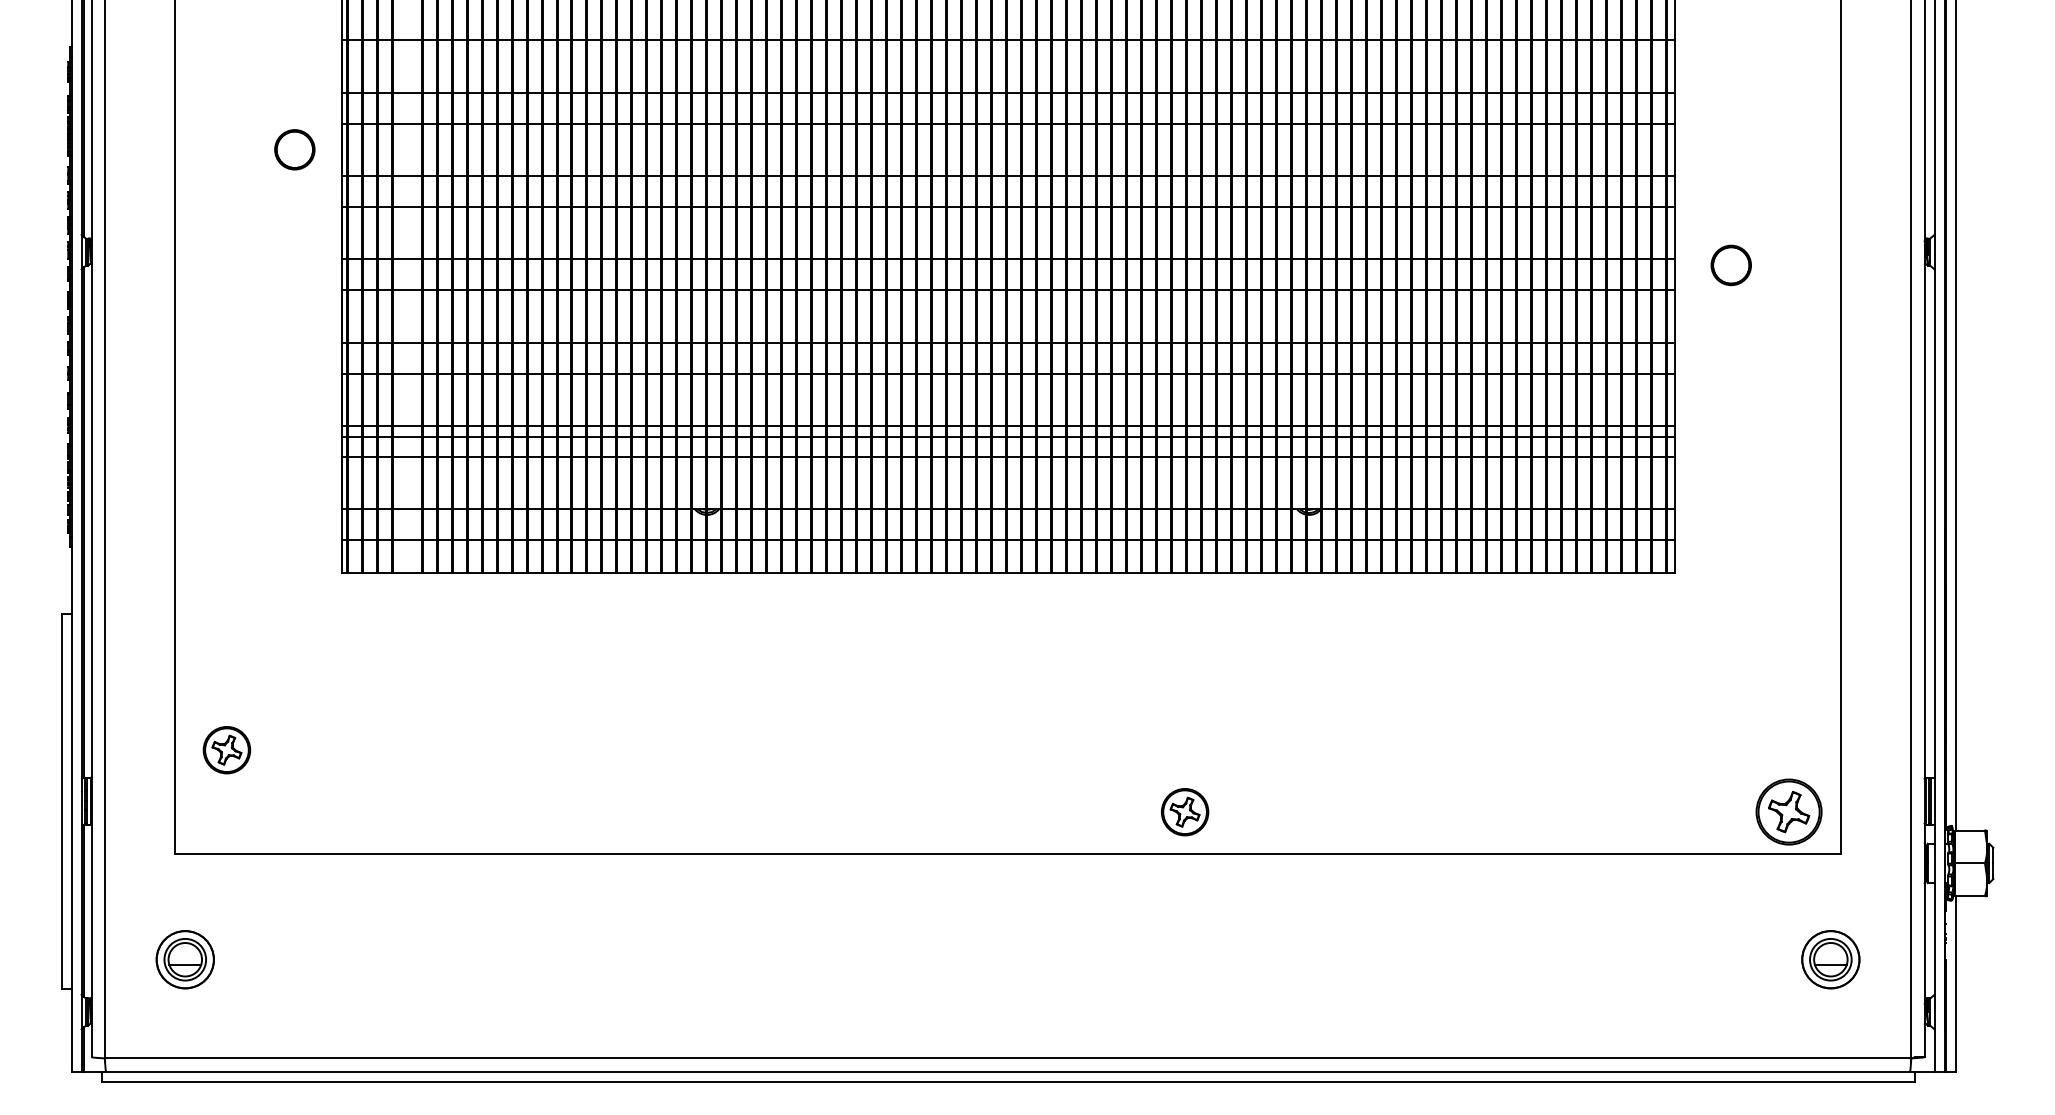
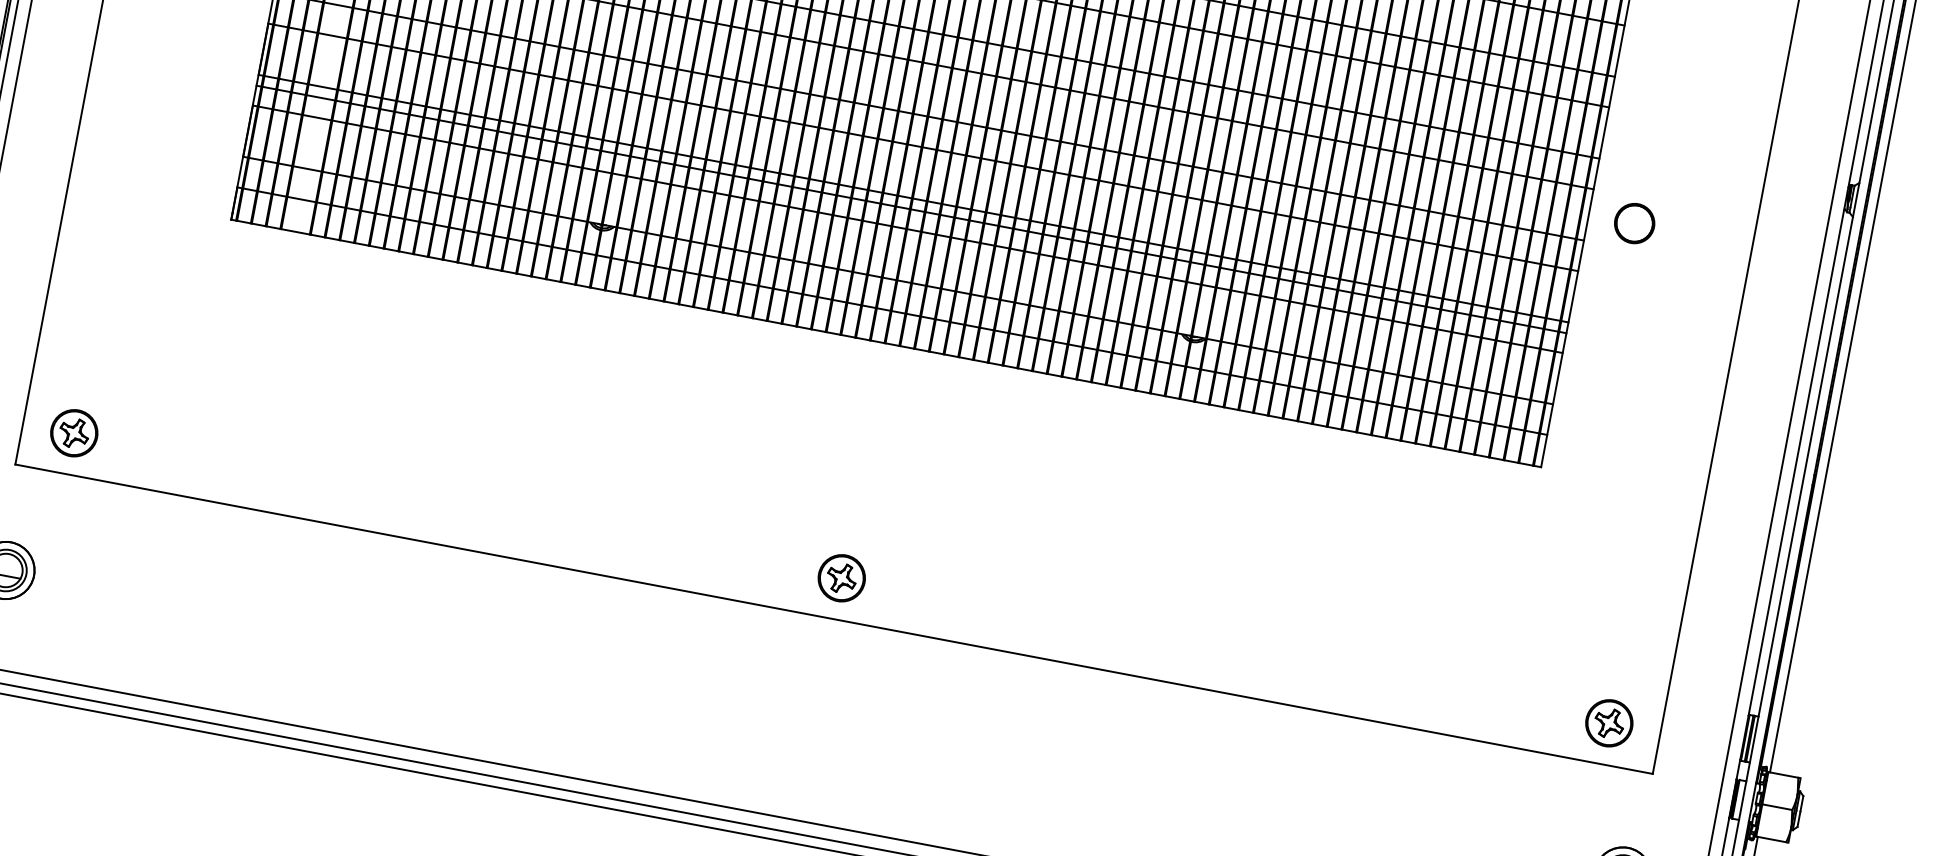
part: (1730, 265) -> (1633, 223), moved
part: (226, 750) -> (73, 433), moved
part: (1185, 812) -> (842, 578), moved
part: (1789, 812) -> (1609, 723), size x0.71

